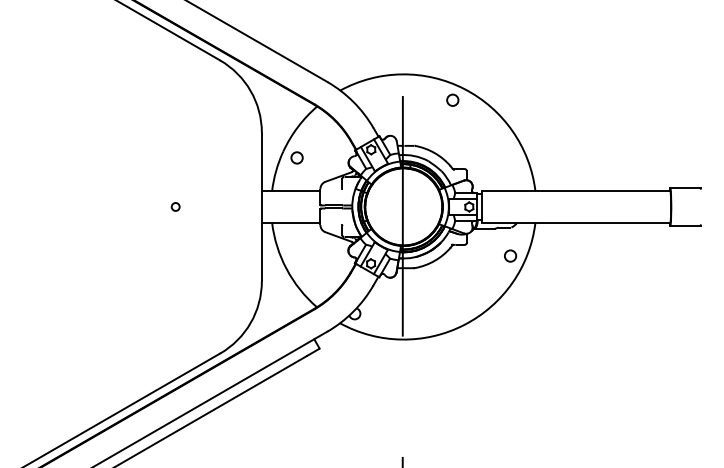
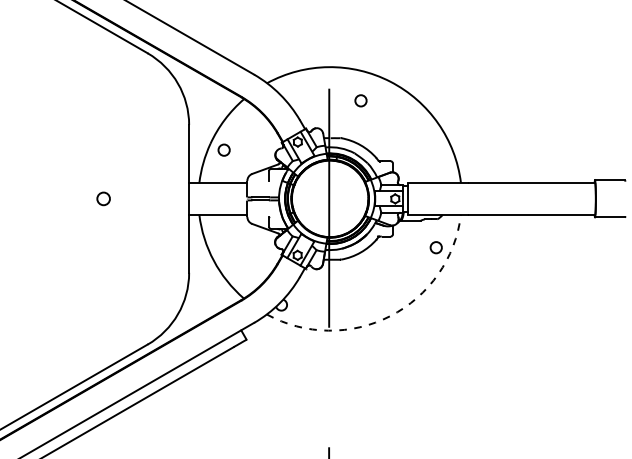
circle: (452, 99) -> (360, 100), moved
circle: (175, 206) -> (103, 198), size x1.6
arc: (464, 324) -> (390, 315), solid -> dashed

